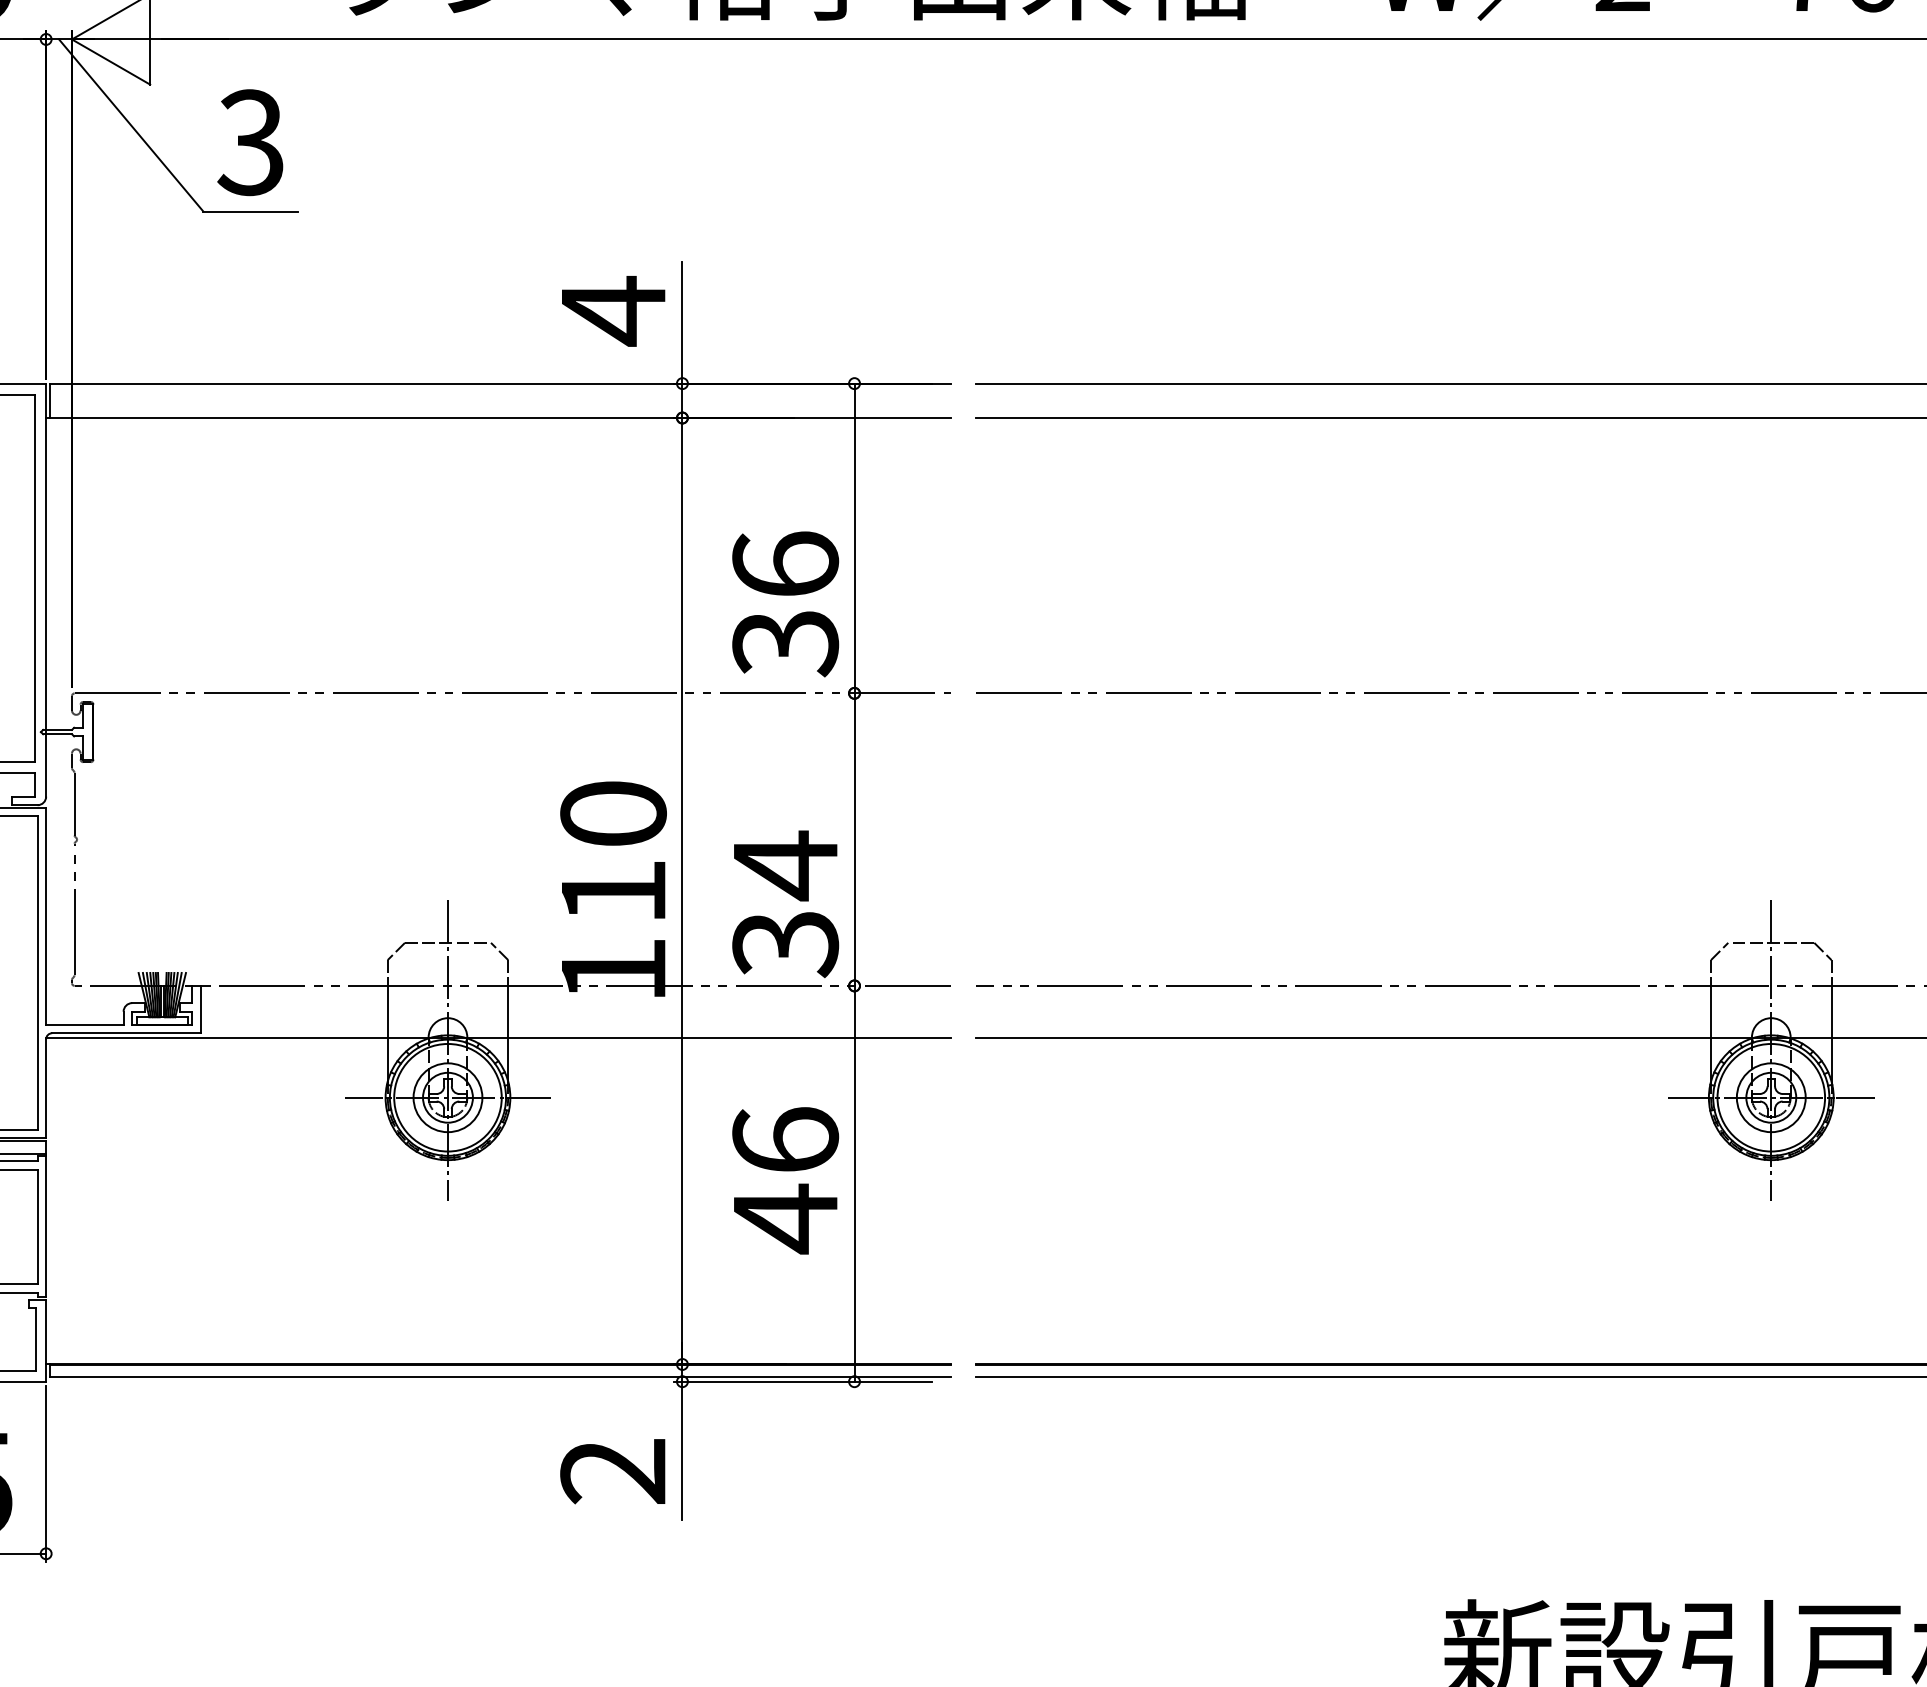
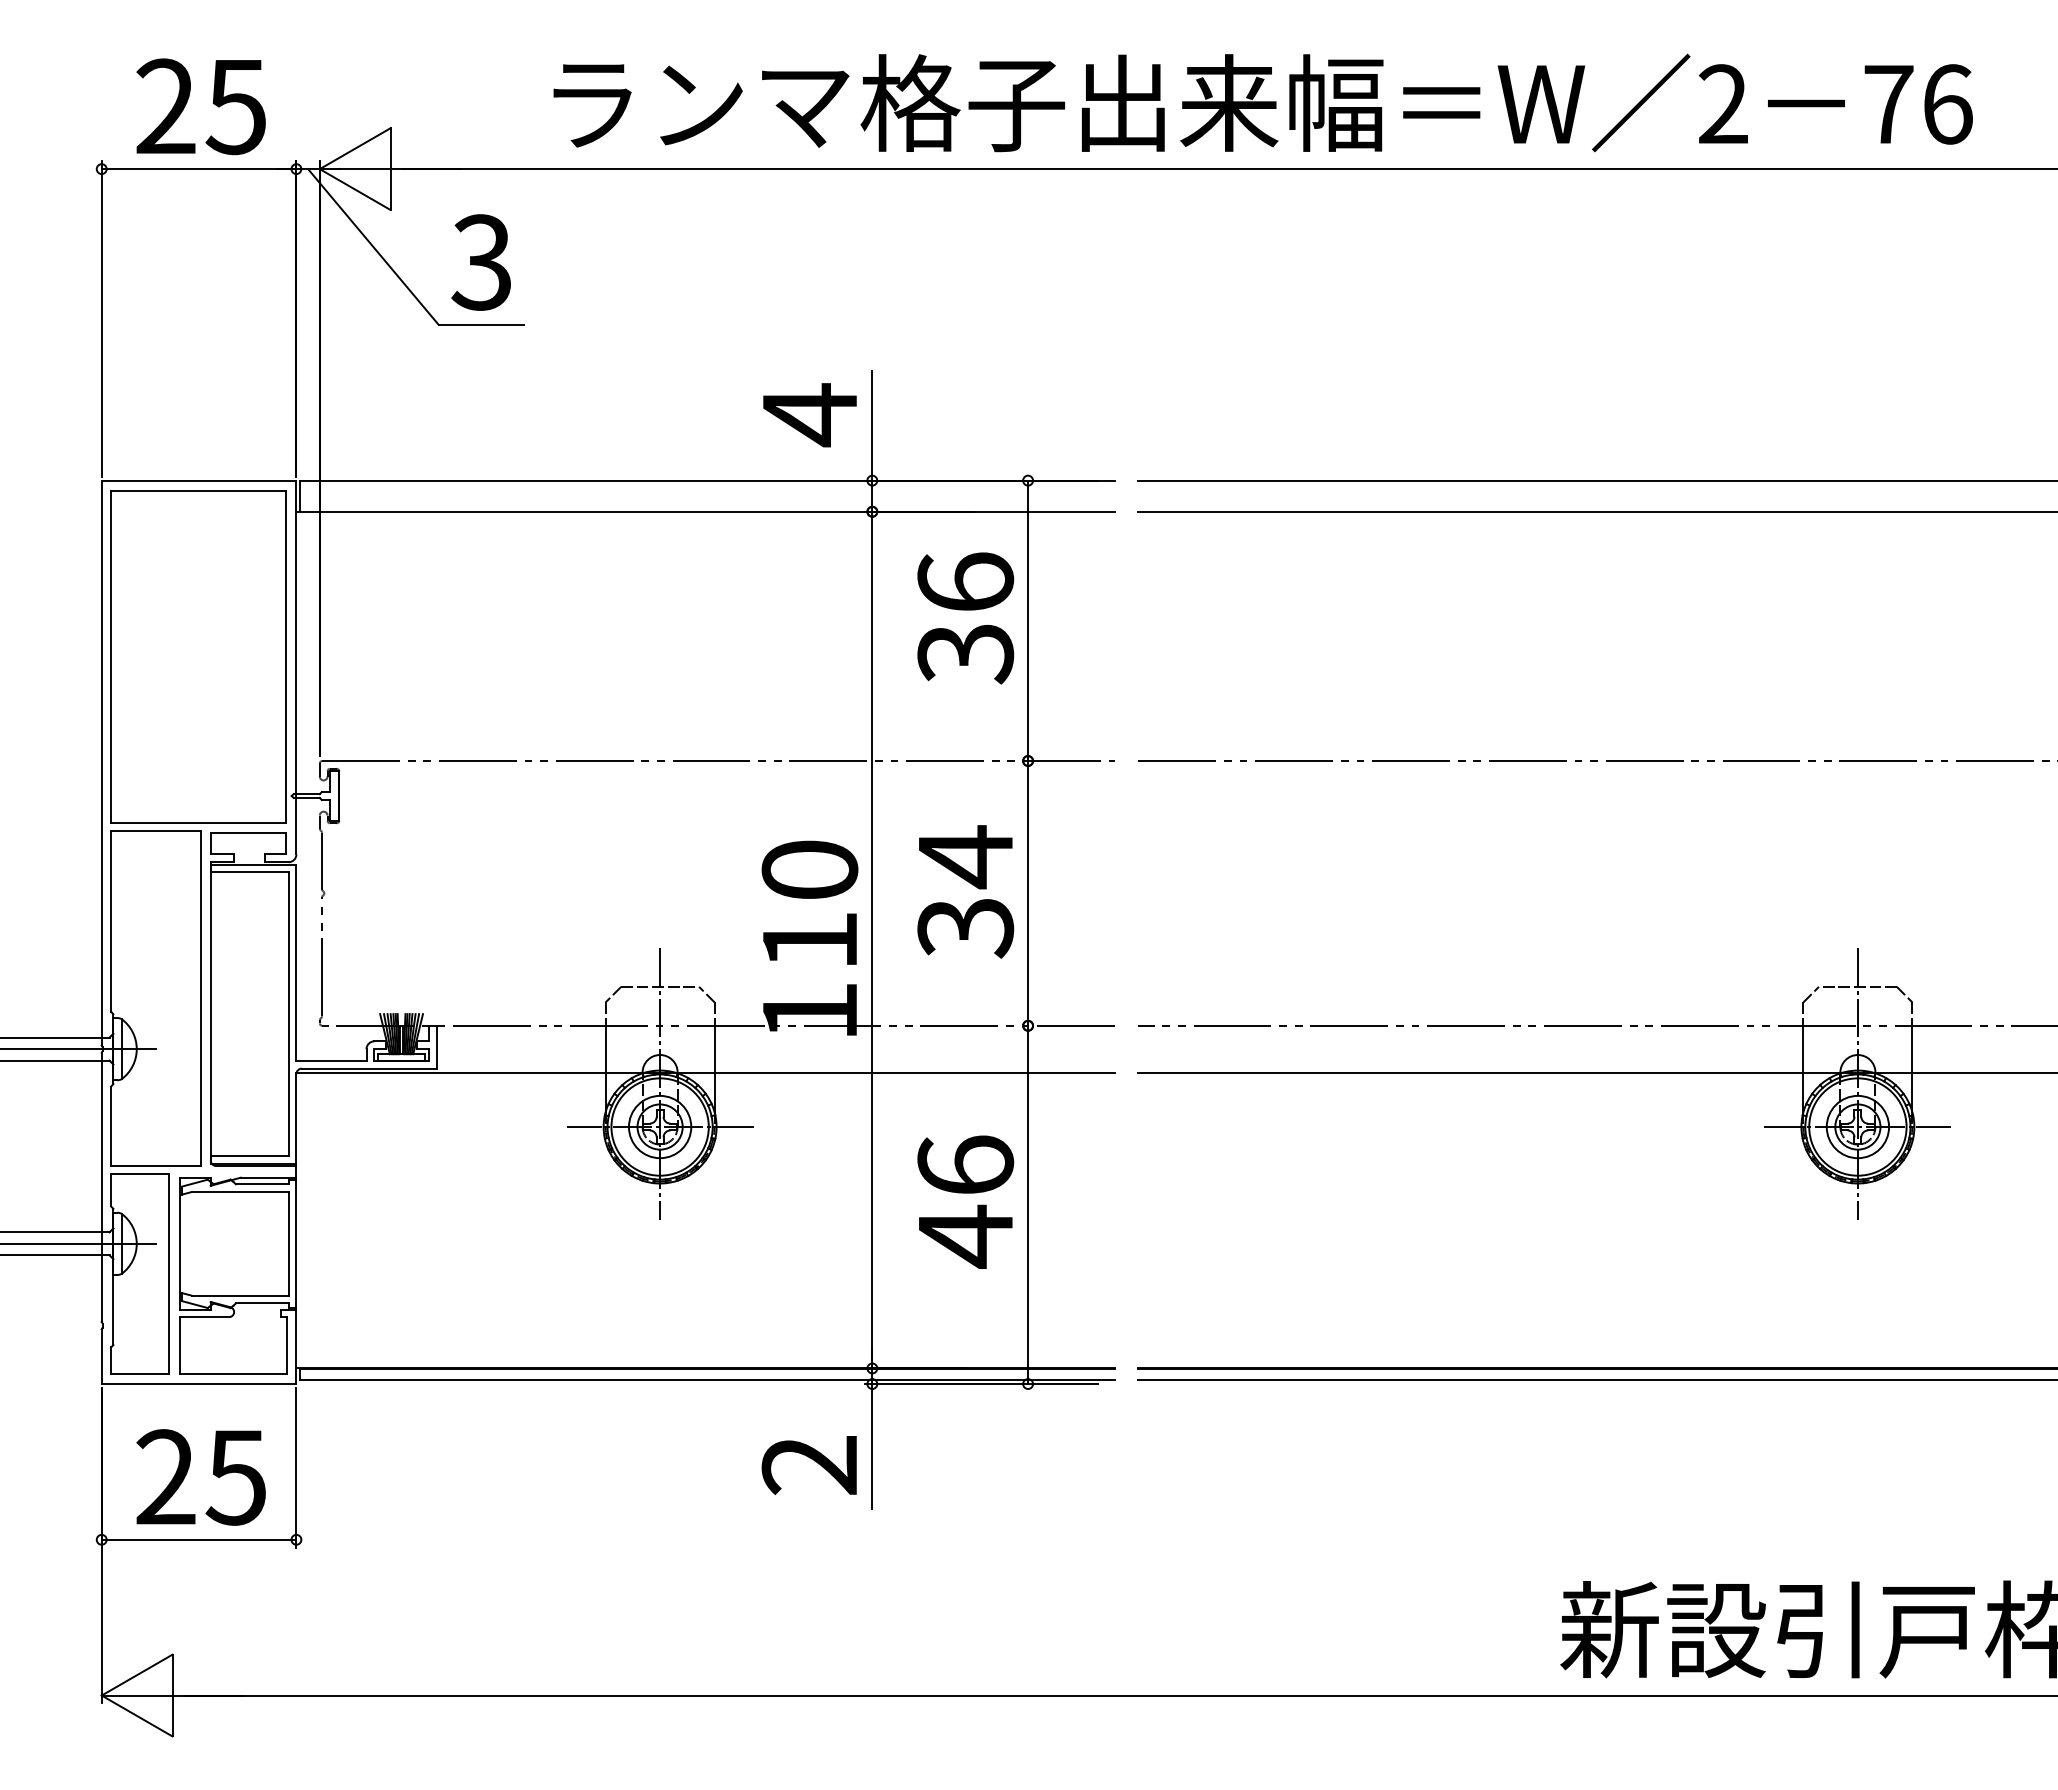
text: (785, 604) -> (965, 618), moved
text: (785, 903) -> (965, 891), moved

